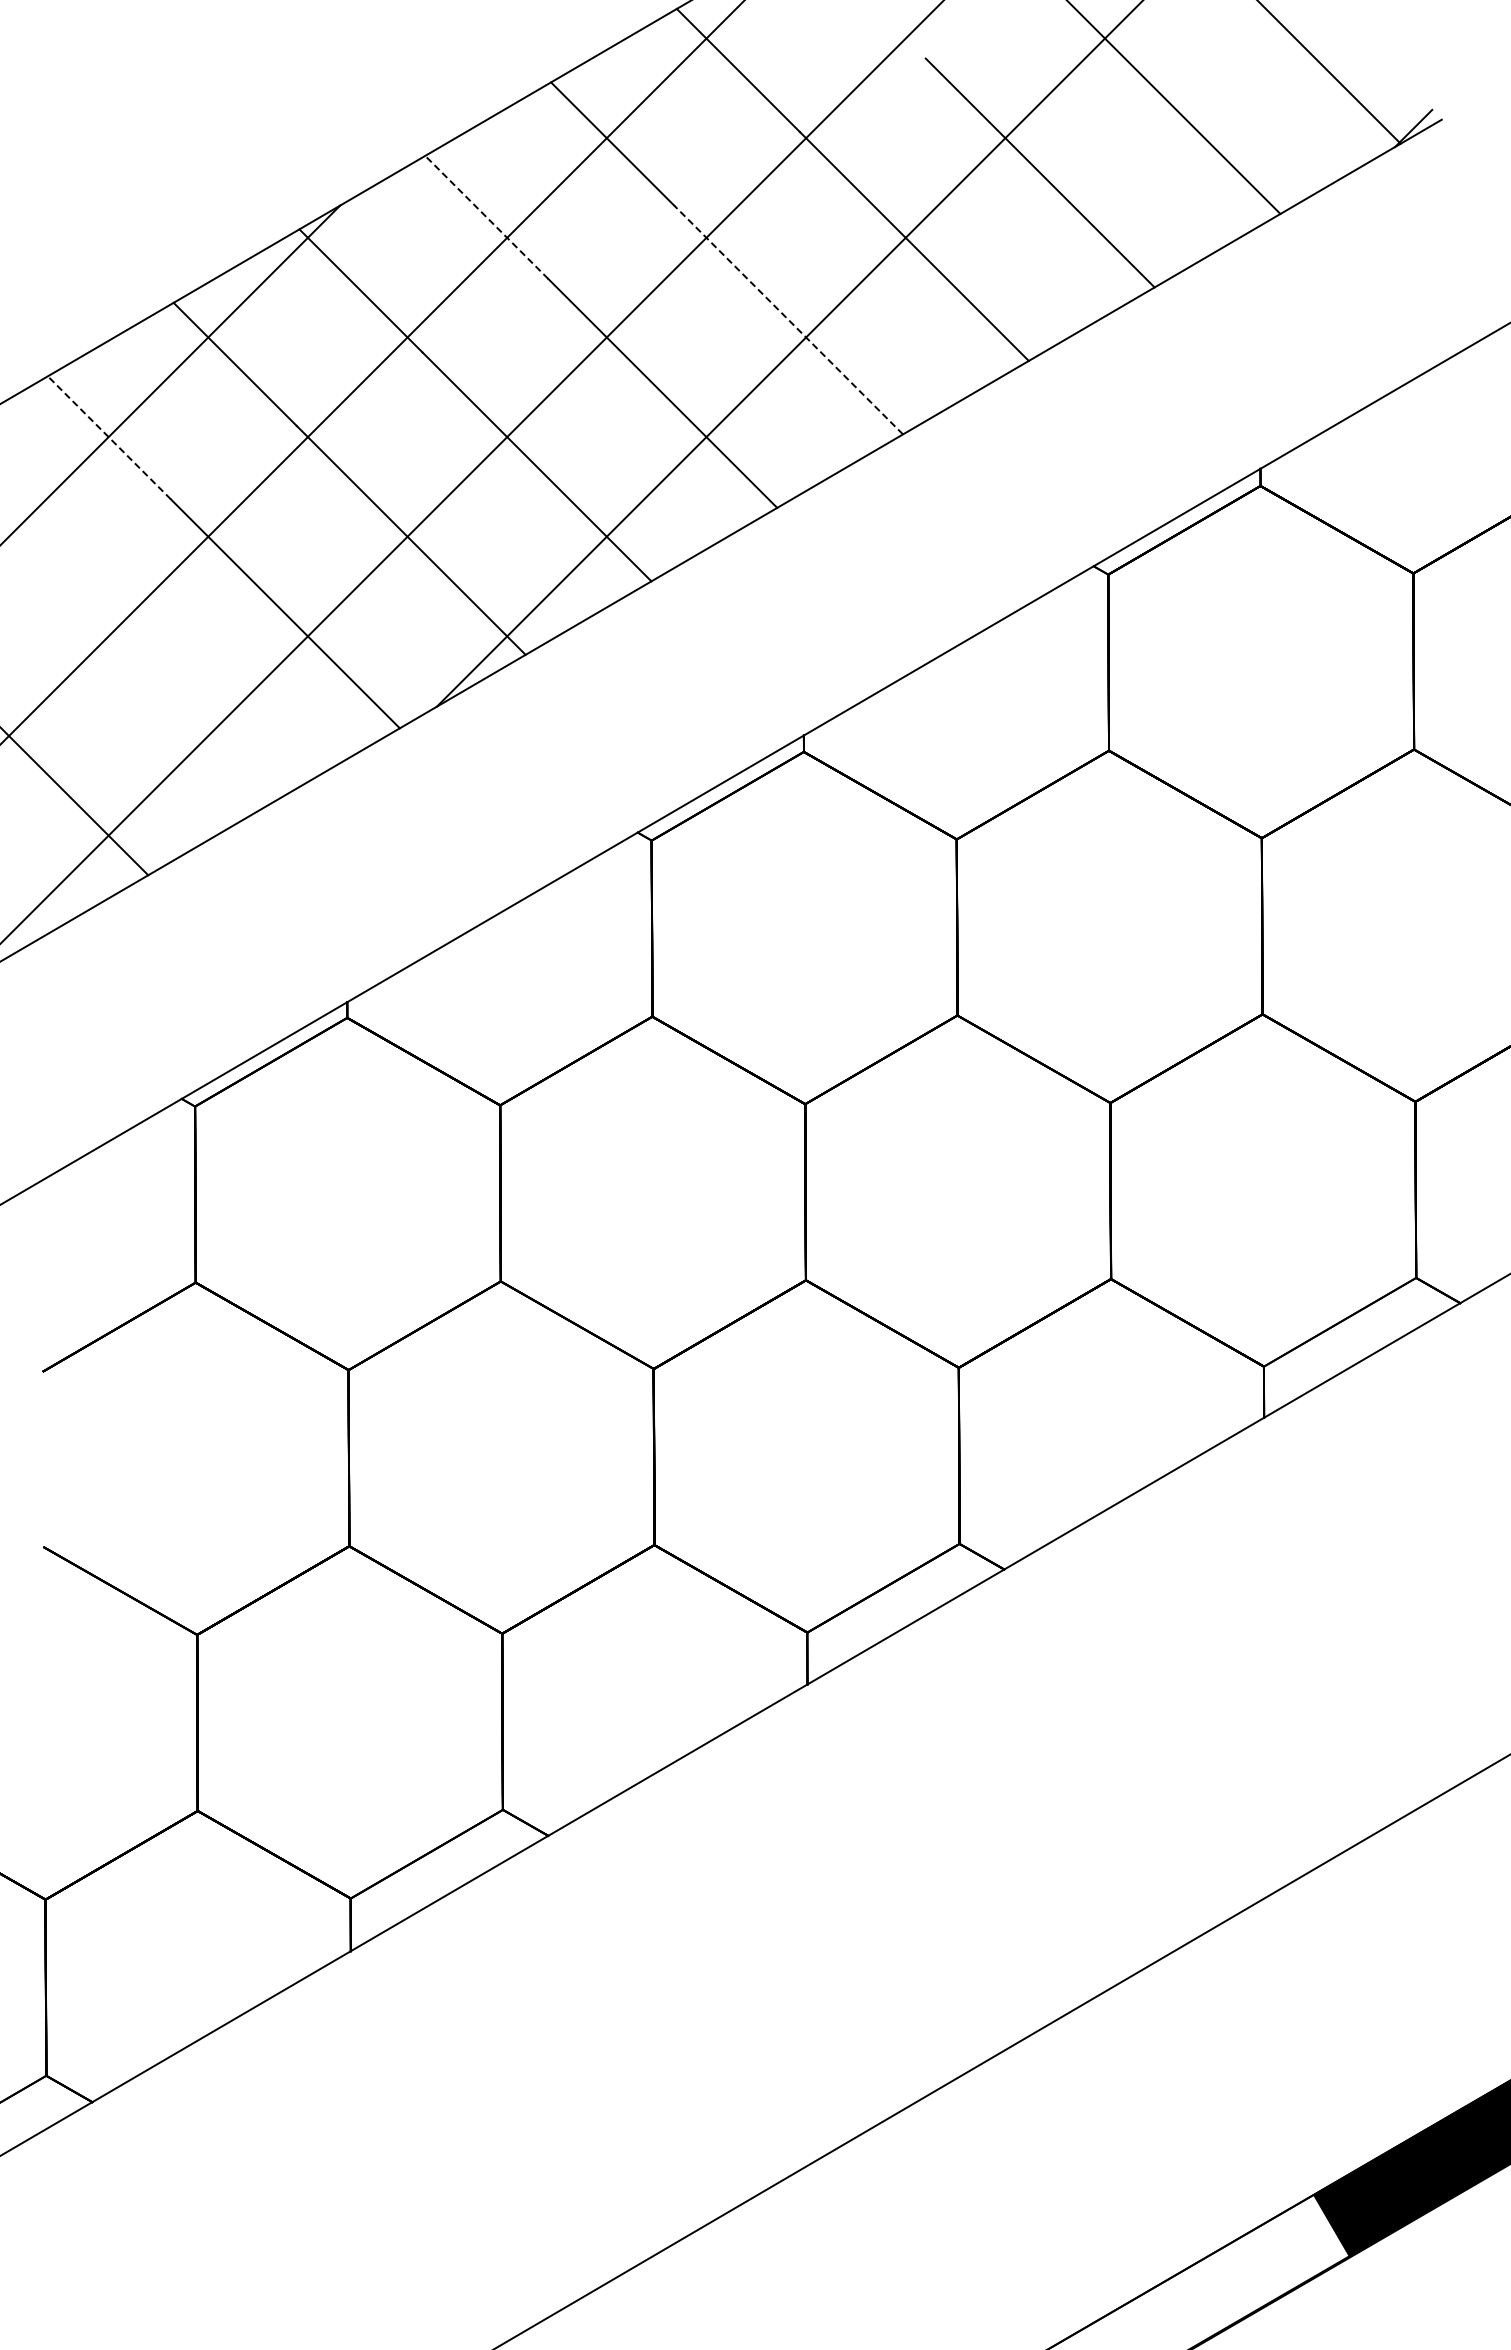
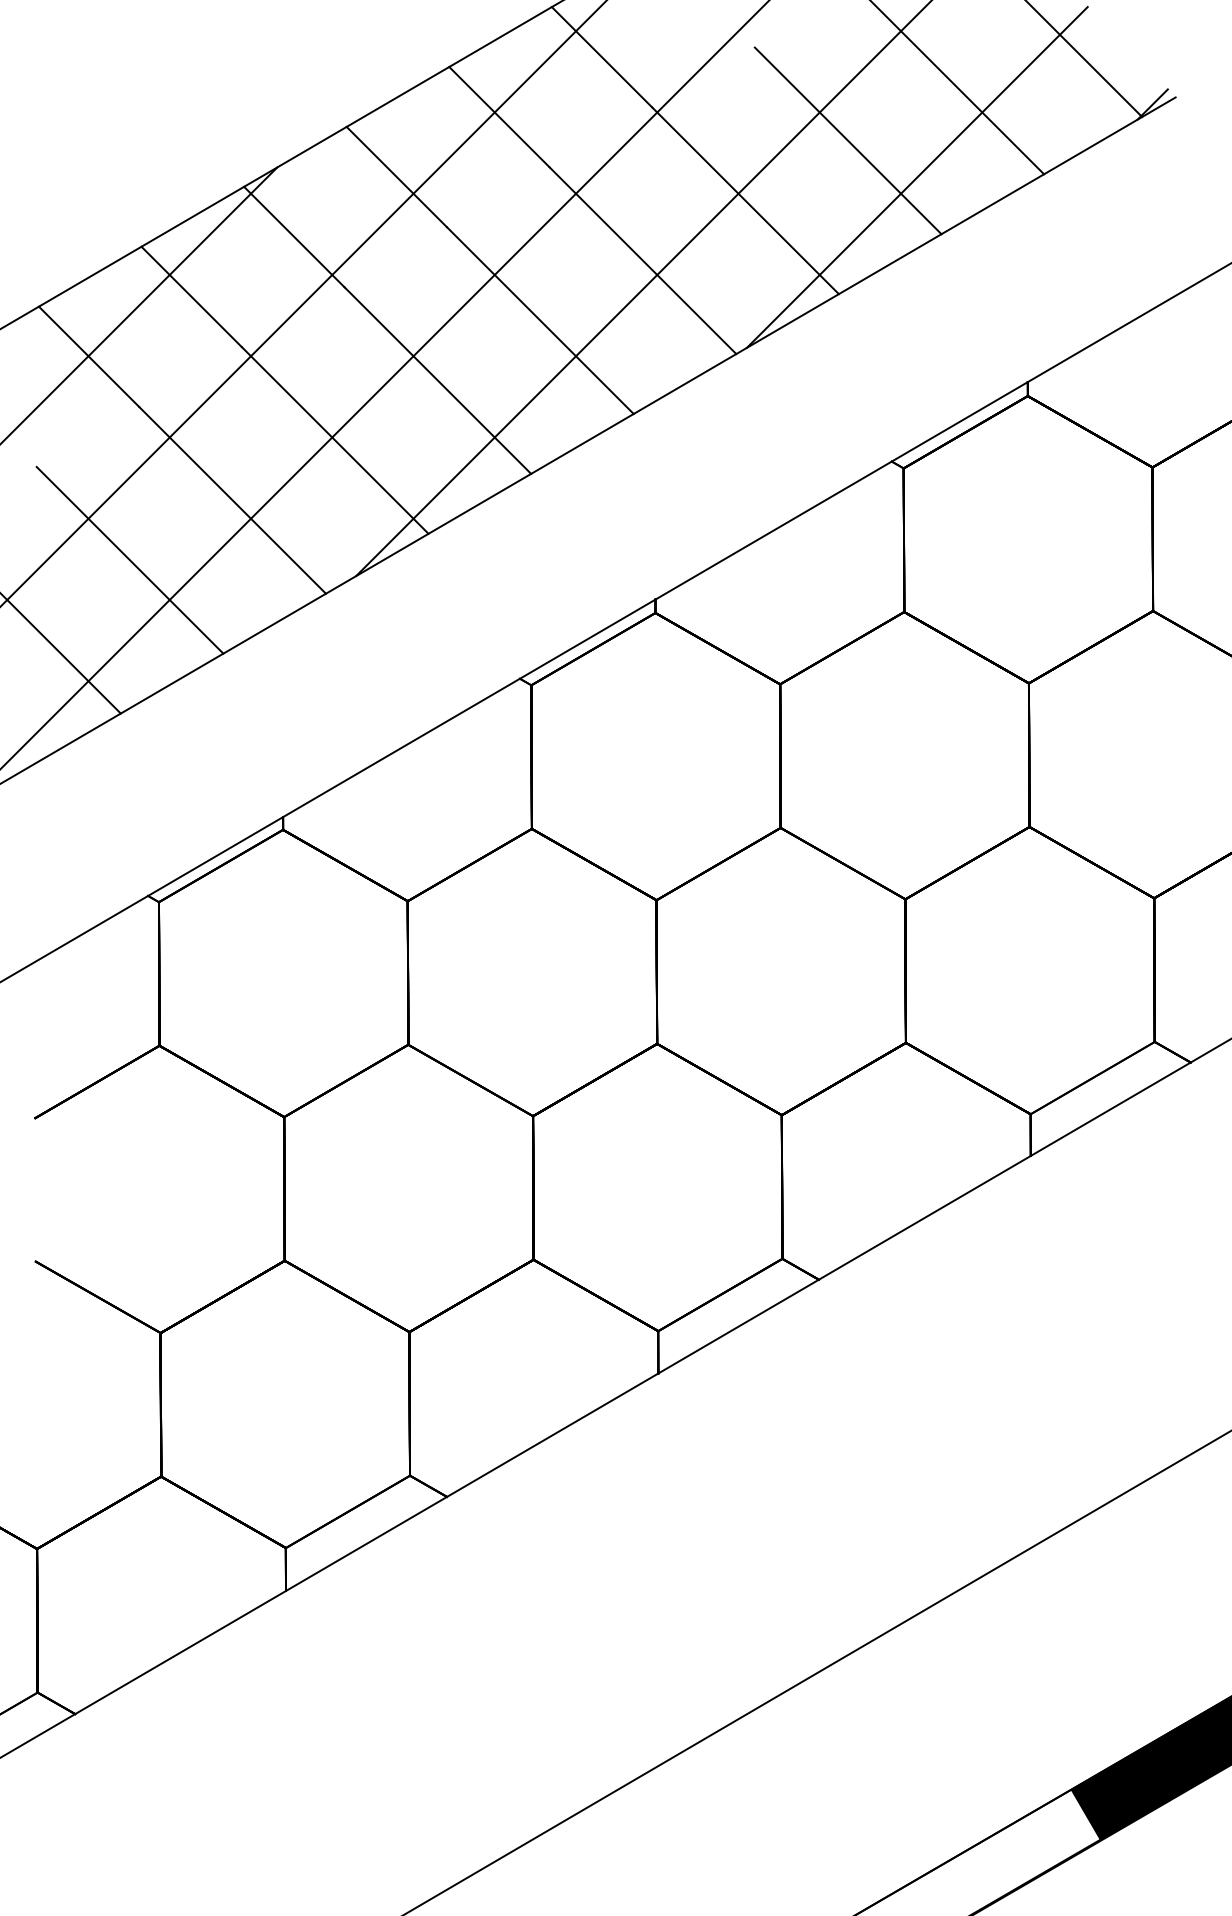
line: (486, 217) -> (396, 177), dashed -> solid
line: (1124, 217) -> (916, 177), added
line: (788, 319) -> (642, 260), dashed -> solid
line: (109, 437) -> (89, 356), dashed -> solid
line: (159, 686) -> (129, 559), added

